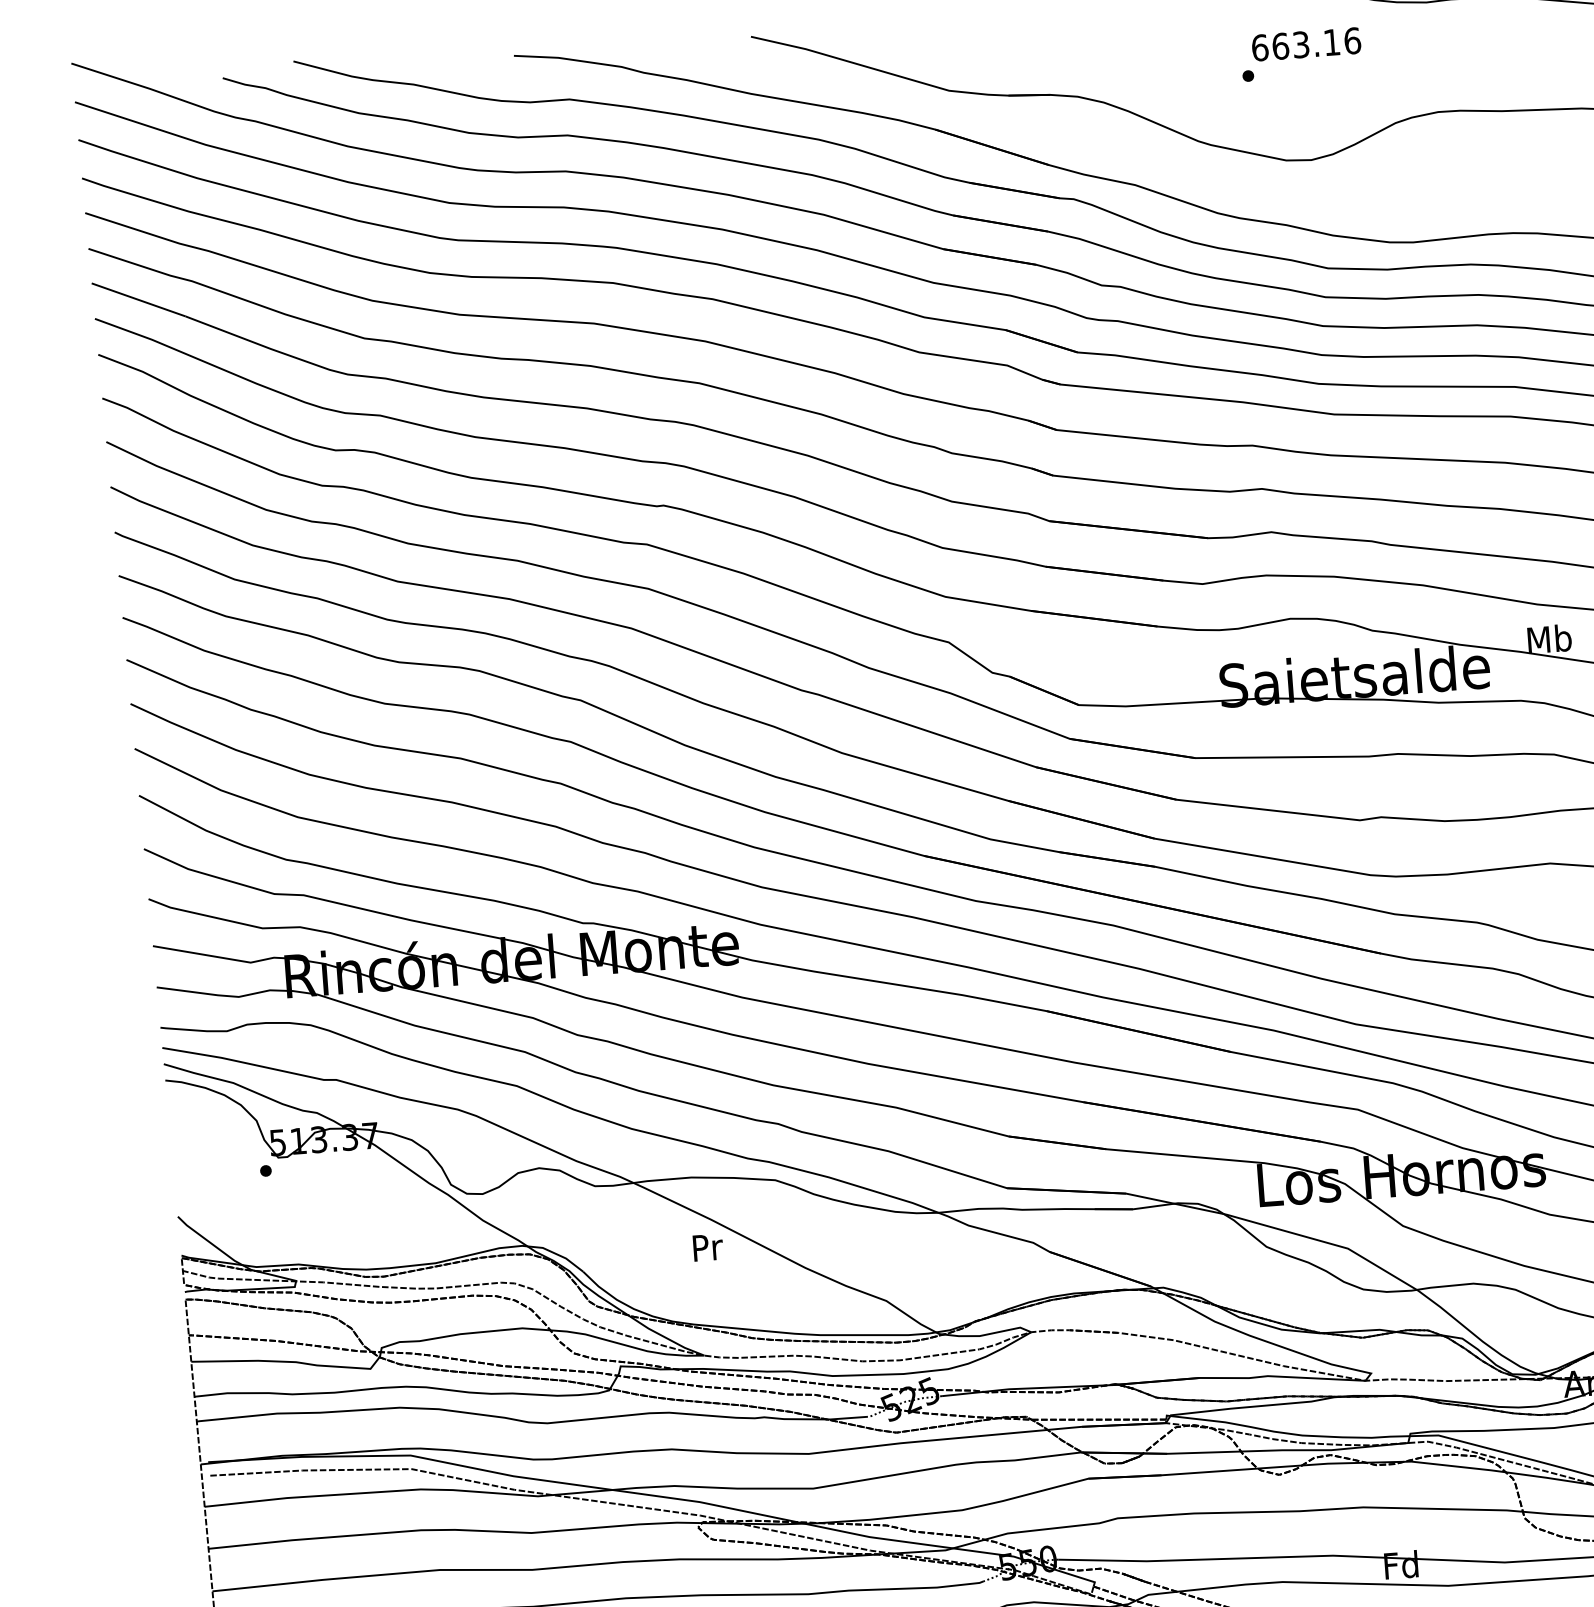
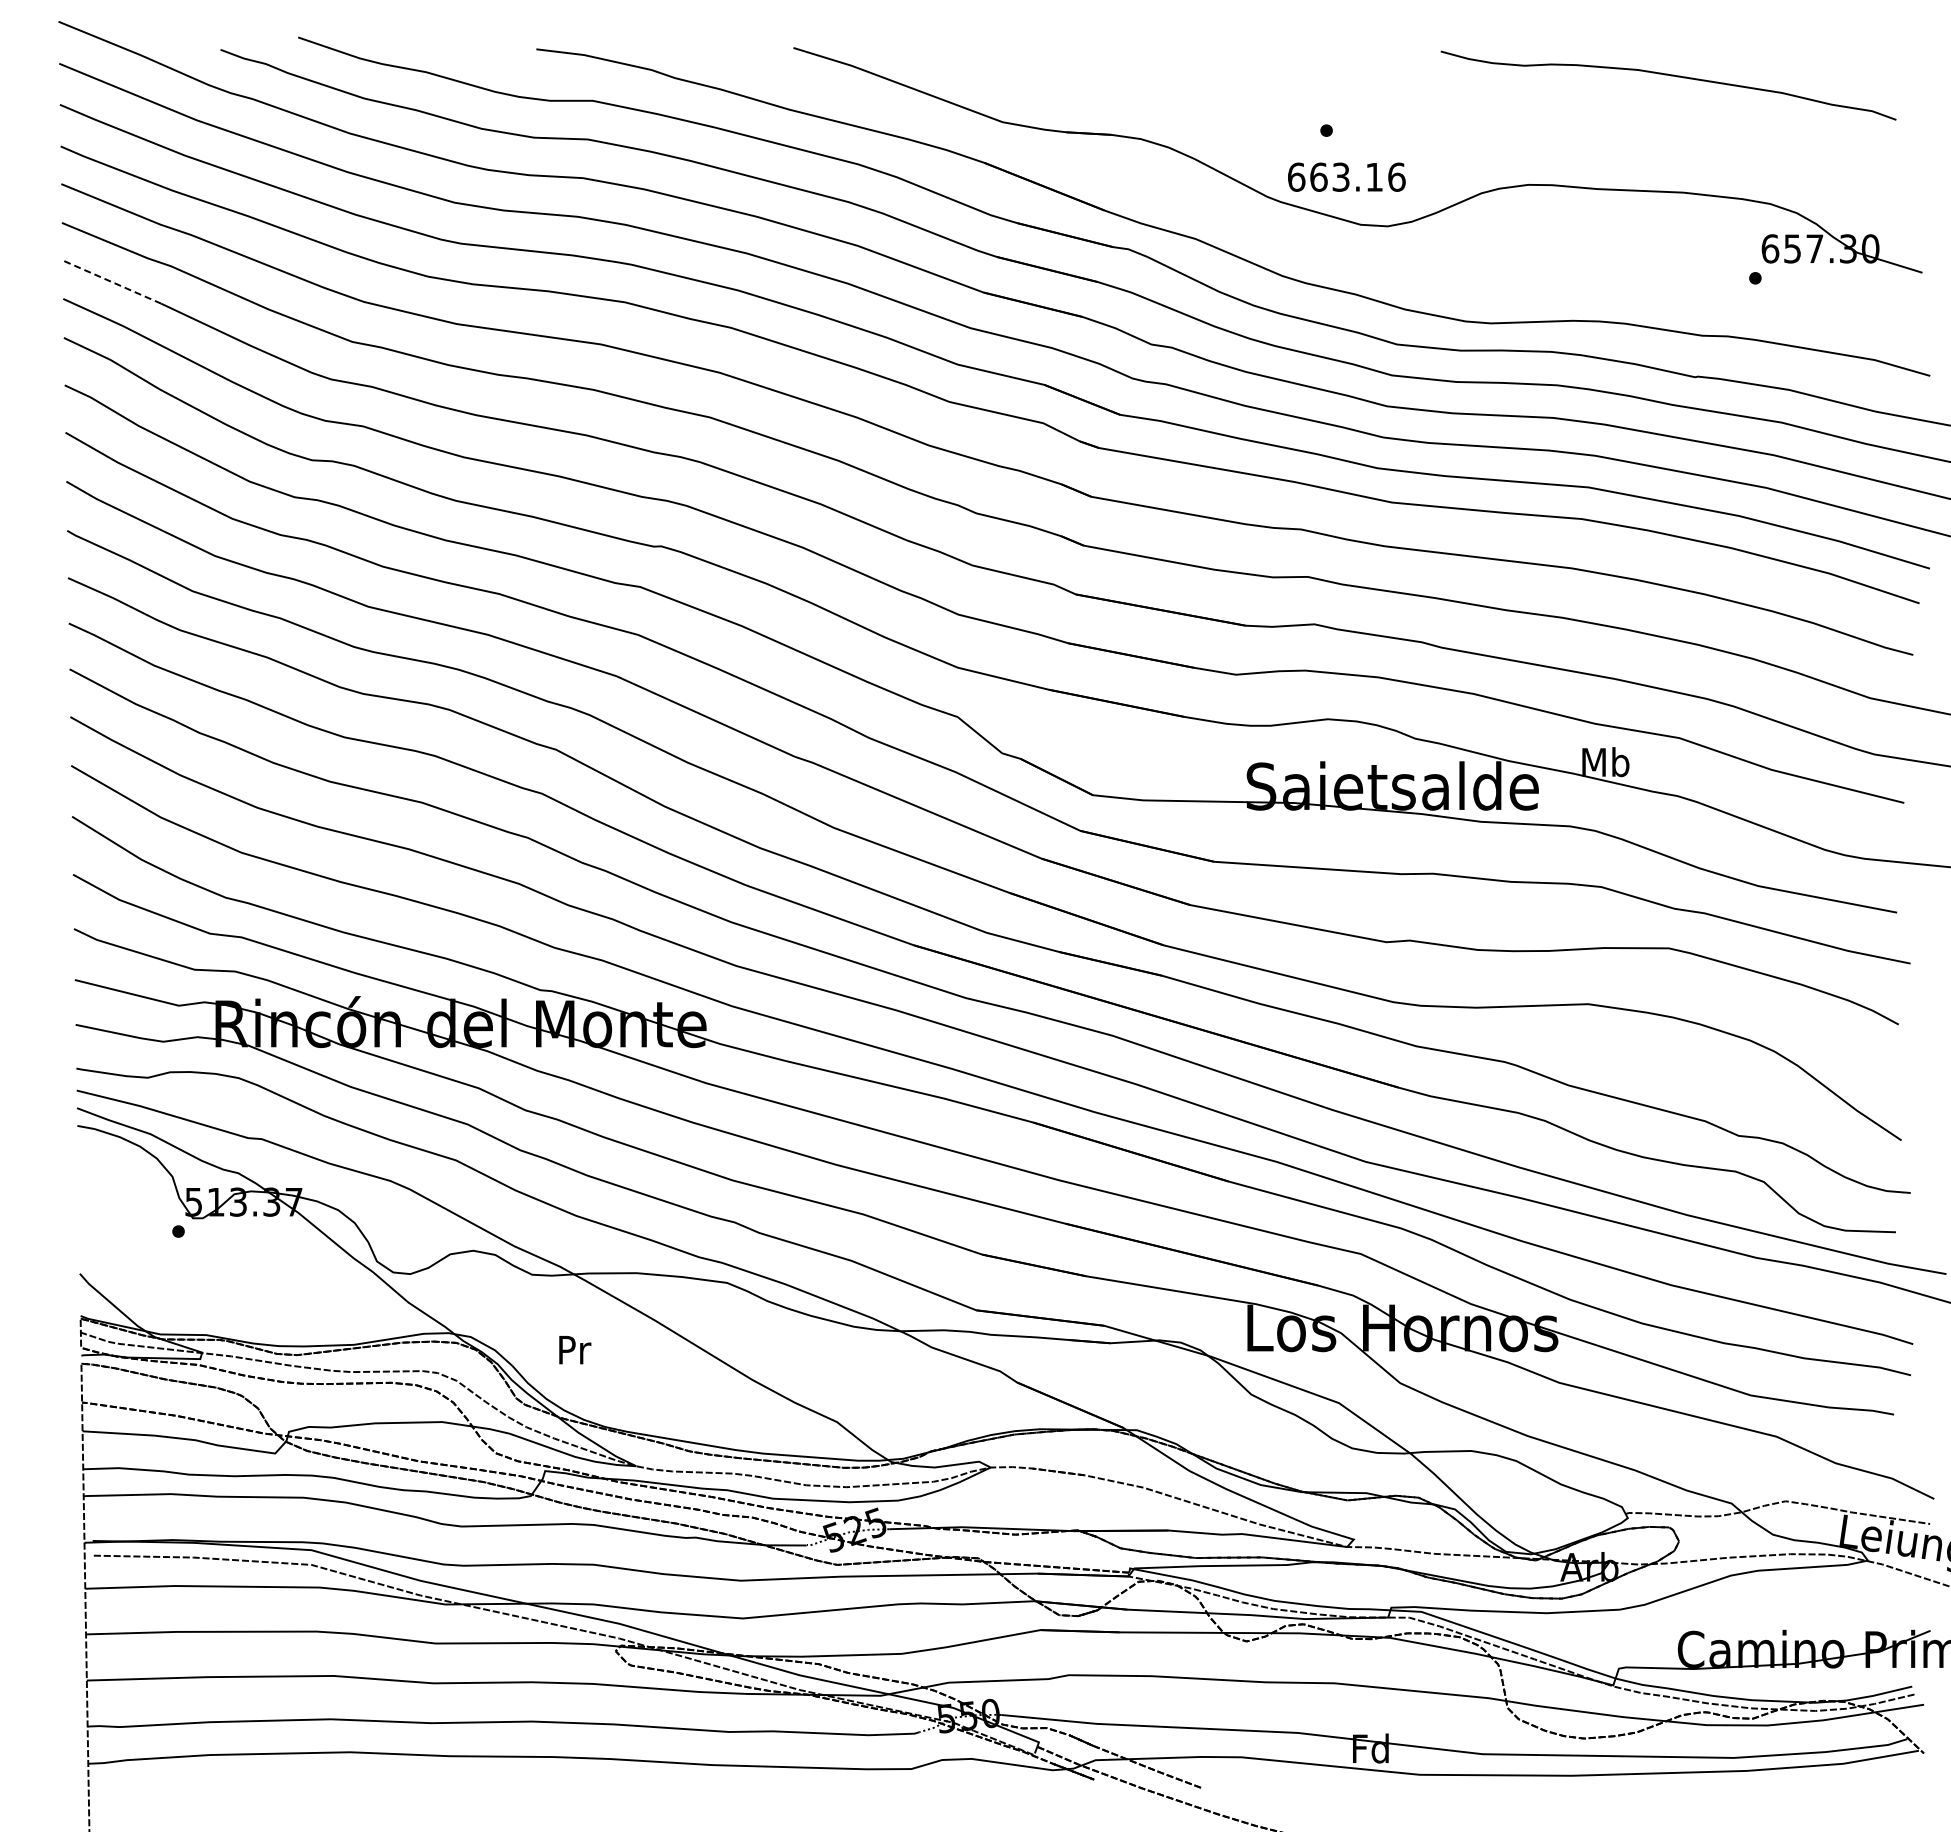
text: (1306, 43) -> (1346, 176), moved
line: (138, 300) -> (111, 282), solid -> dashed
text: (708, 1247) -> (575, 1350), moved

